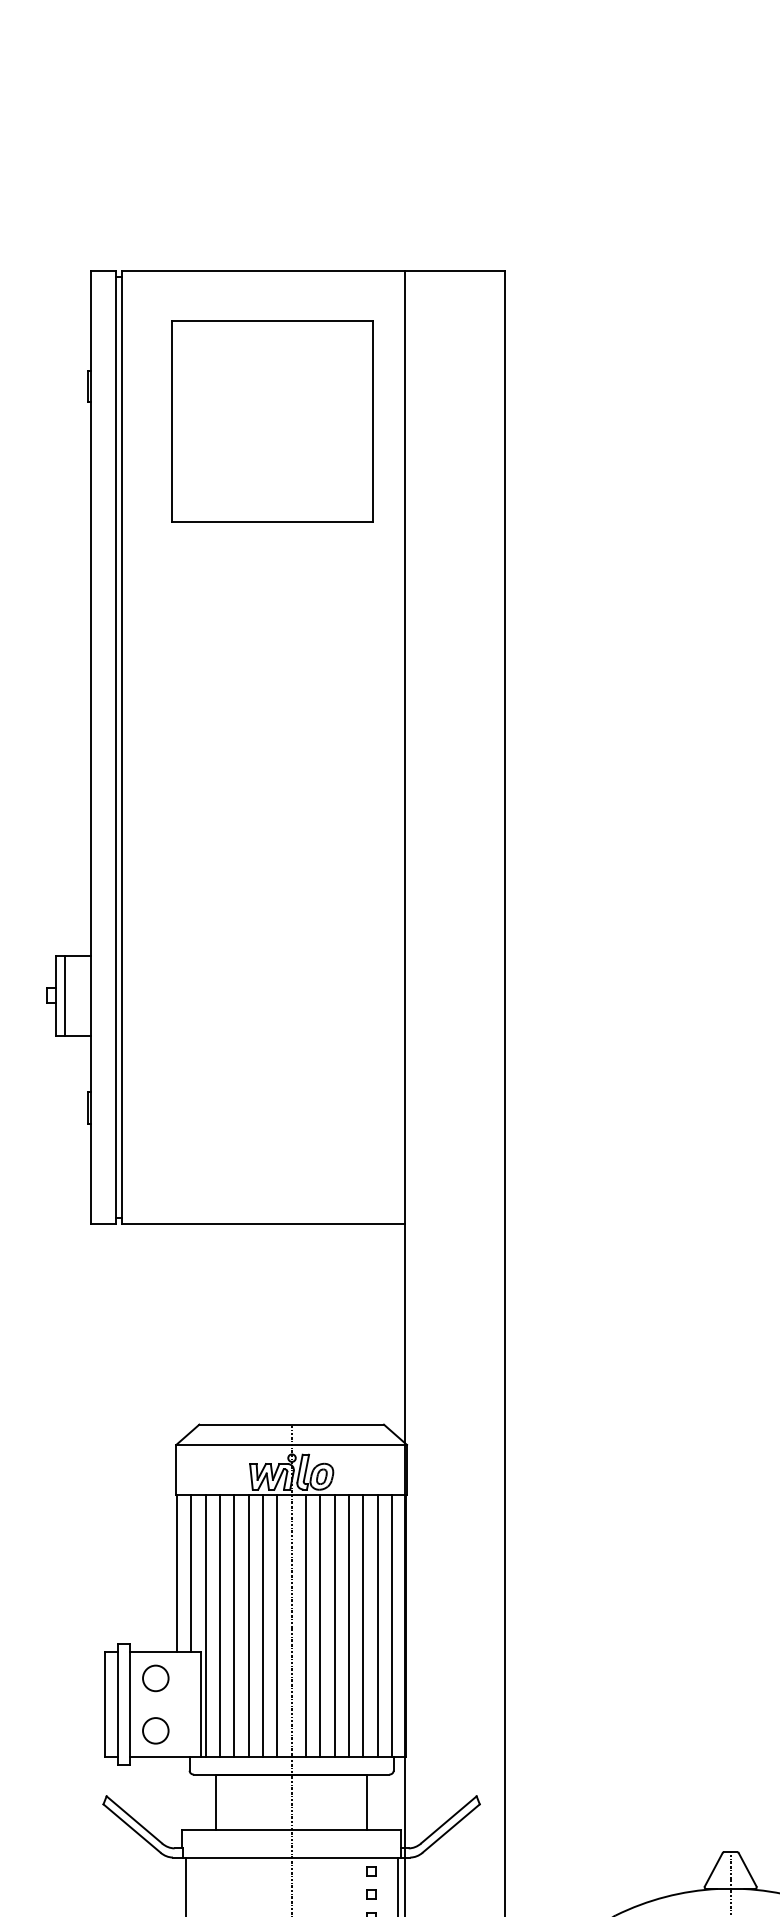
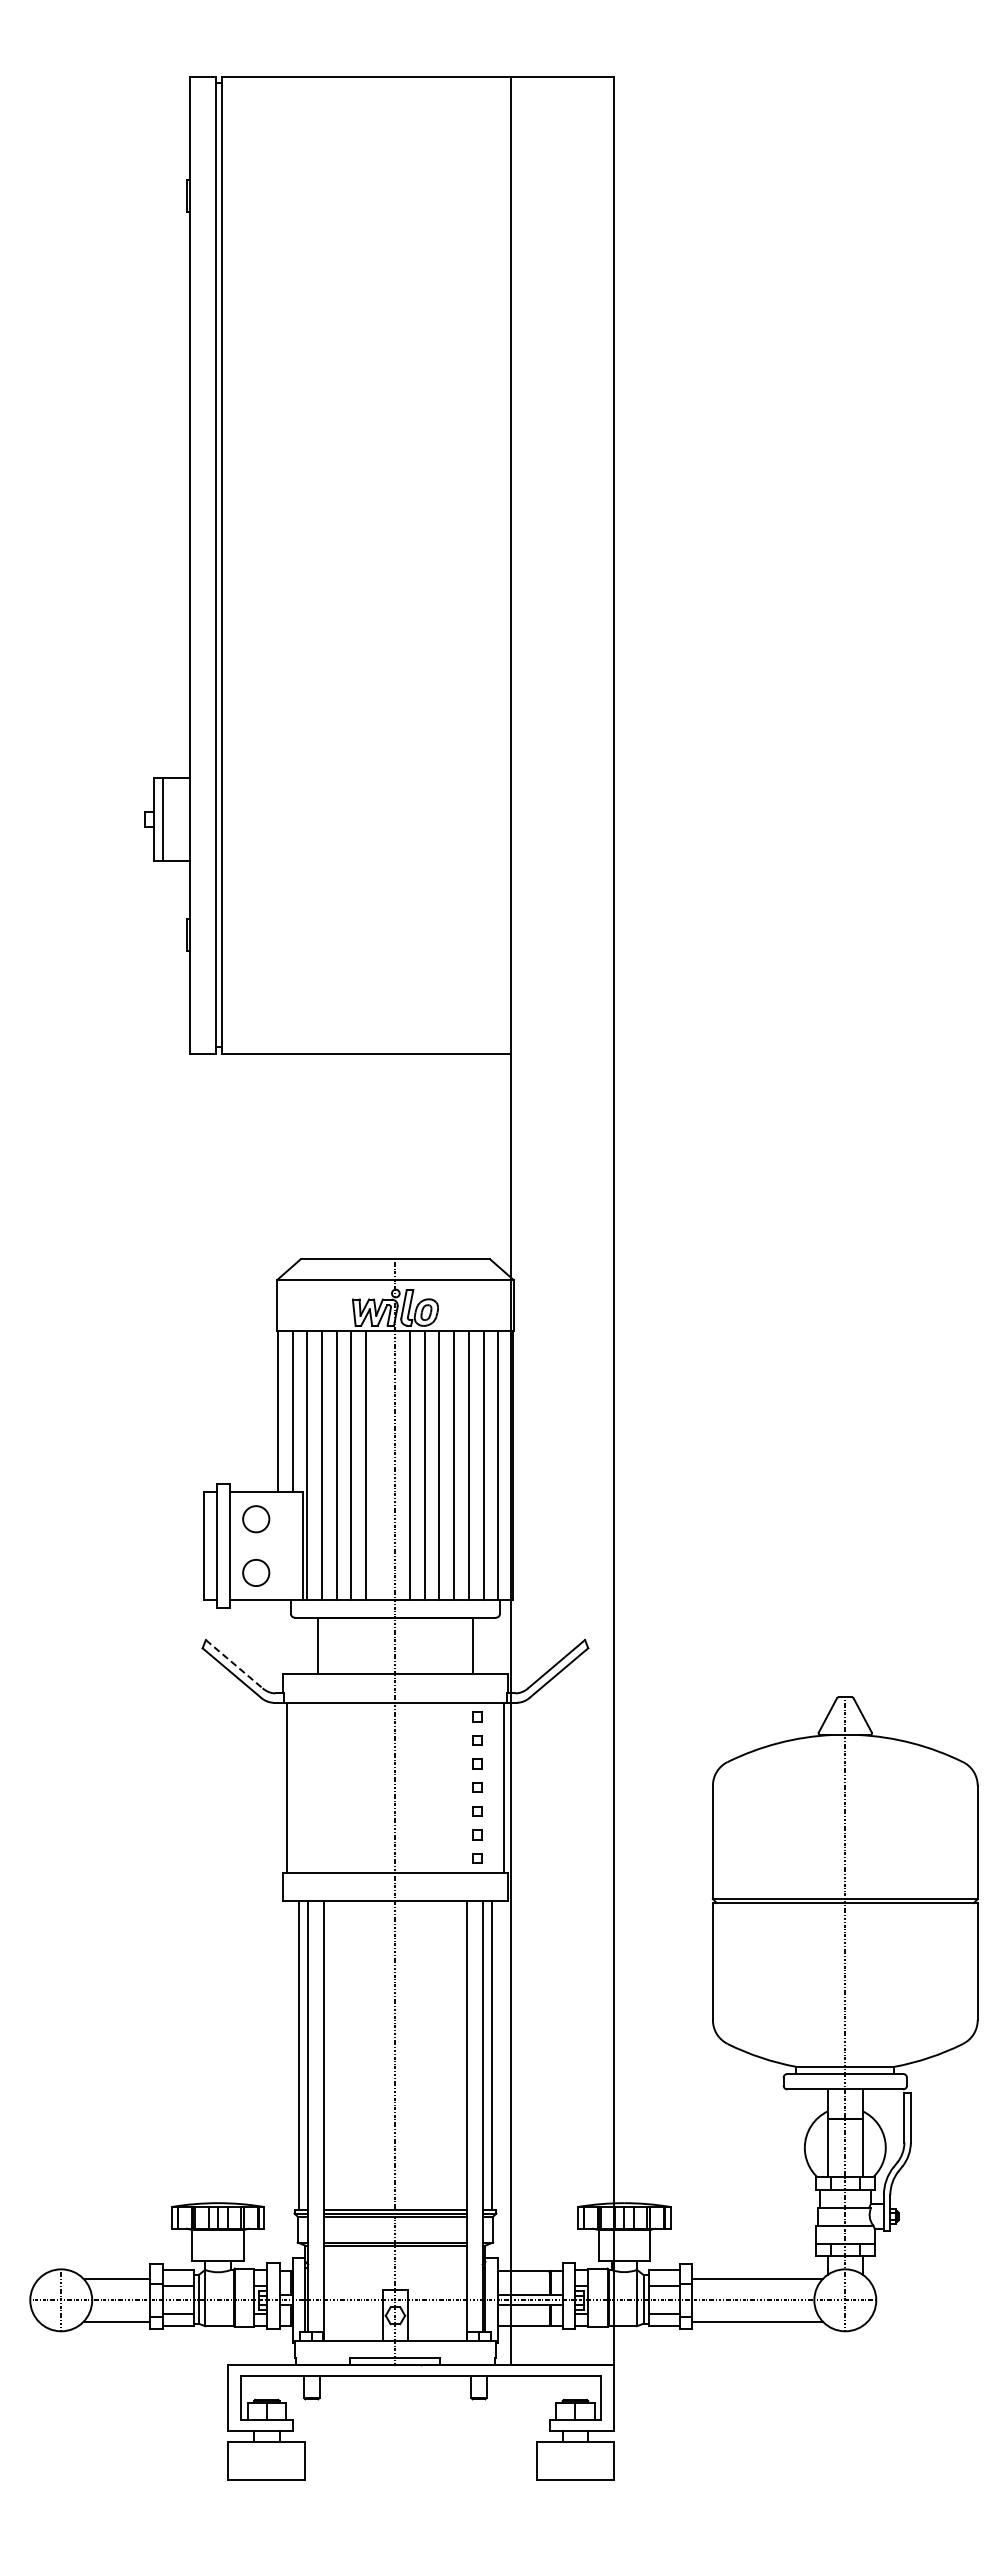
part: (272, 420) -> (375, 230), removed
line: (277, 1625) -> (380, 1464), removed
line: (134, 1820) -> (234, 1664), solid -> dashed

